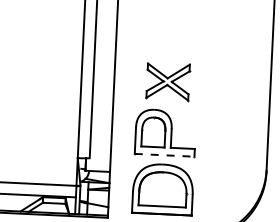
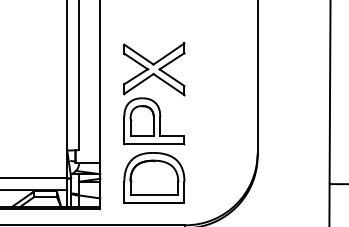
part: (168, 81) -> (154, 69), size x1.43
line: (164, 155) -> (154, 143), dashed -> solid

